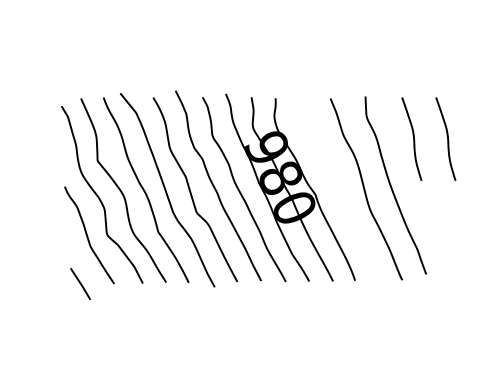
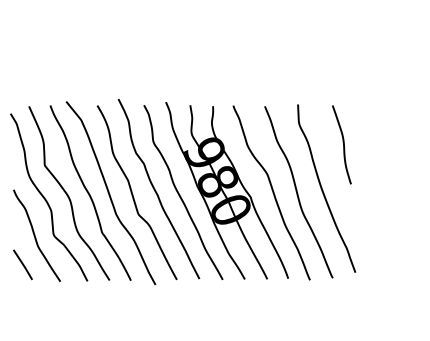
curve: (447, 138) -> (375, 144), removed
curve: (338, 189) -> (272, 192), added
line: (80, 284) -> (22, 265), moved

